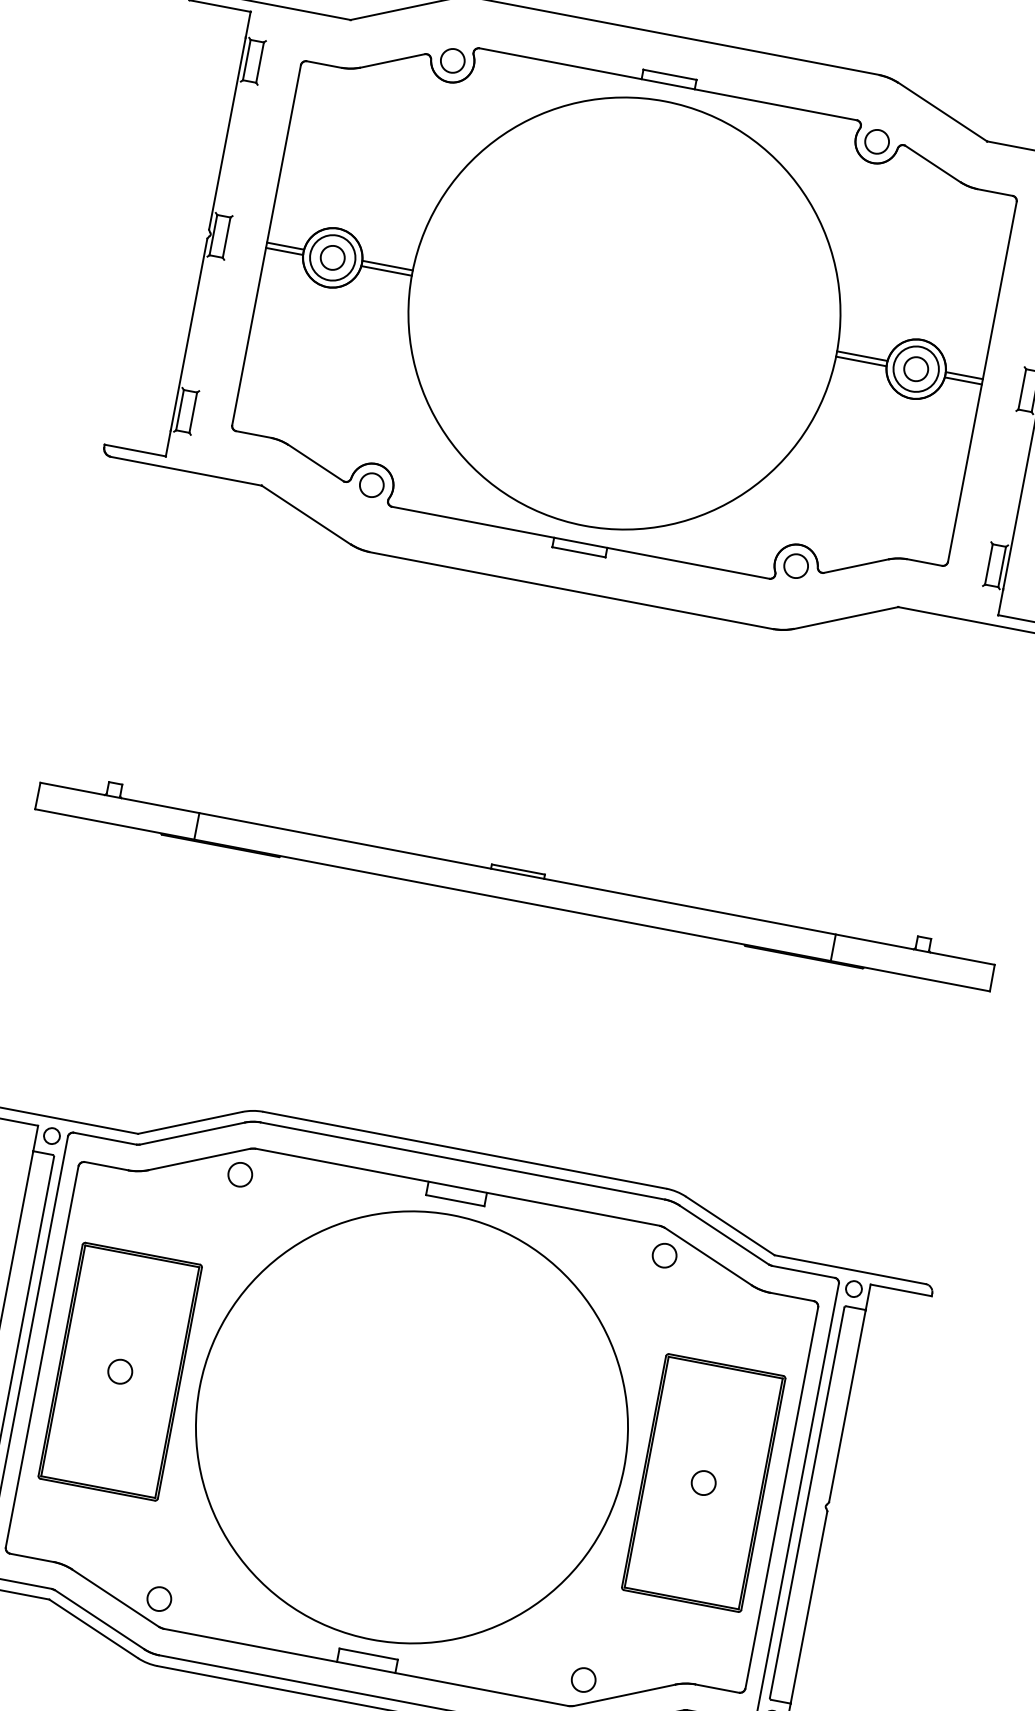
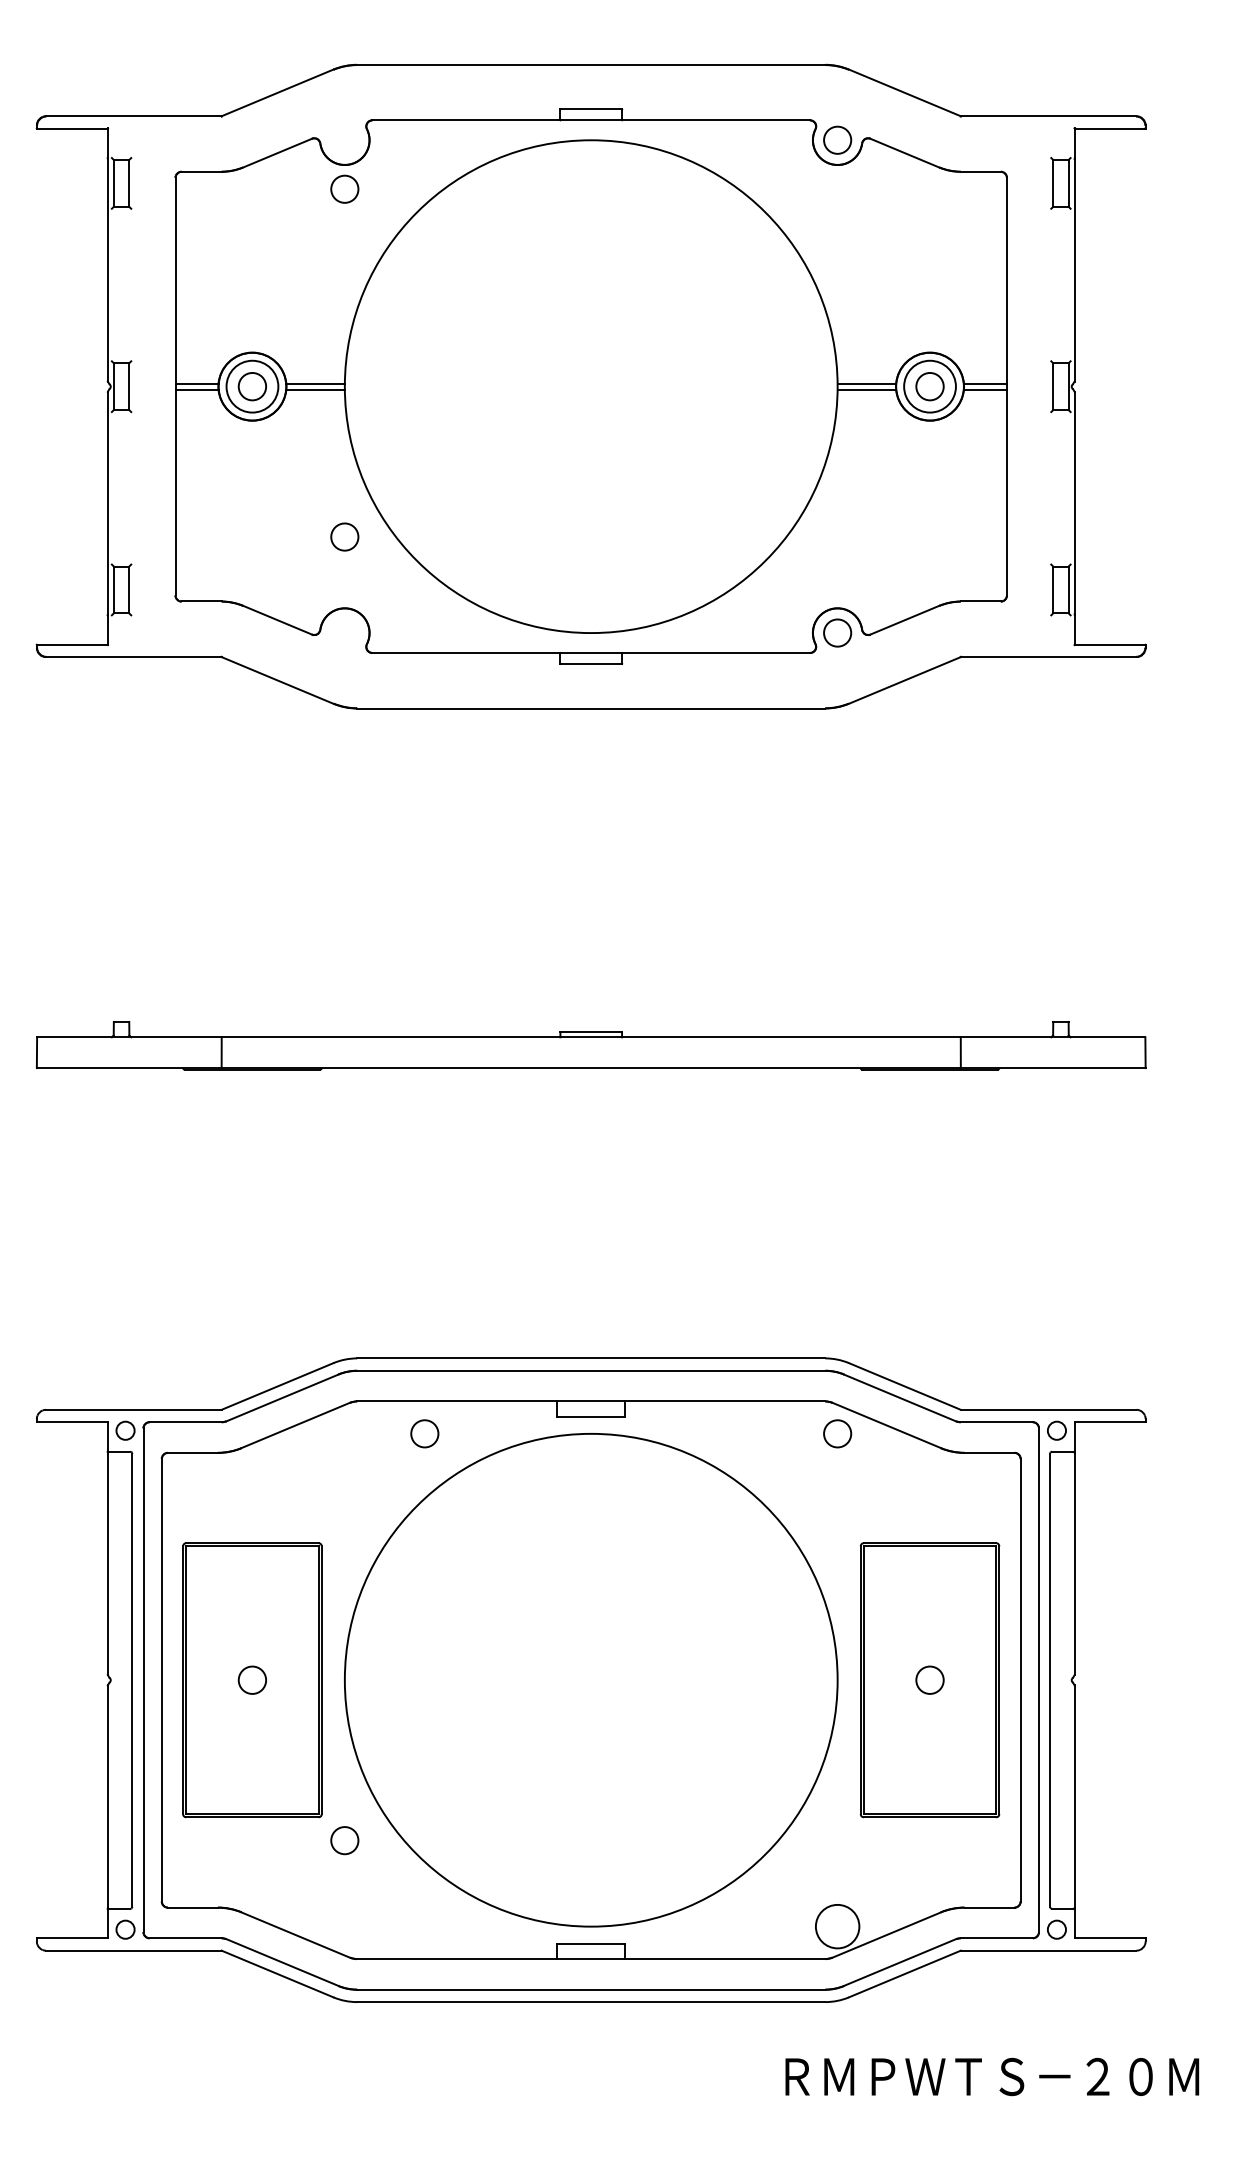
circle: (452, 60) -> (344, 188), moved
circle: (371, 484) -> (344, 536), moved
circle: (240, 1174) -> (424, 1433), moved
circle: (159, 1598) -> (344, 1840), moved
circle: (583, 1679) -> (837, 1926), size x1.6

